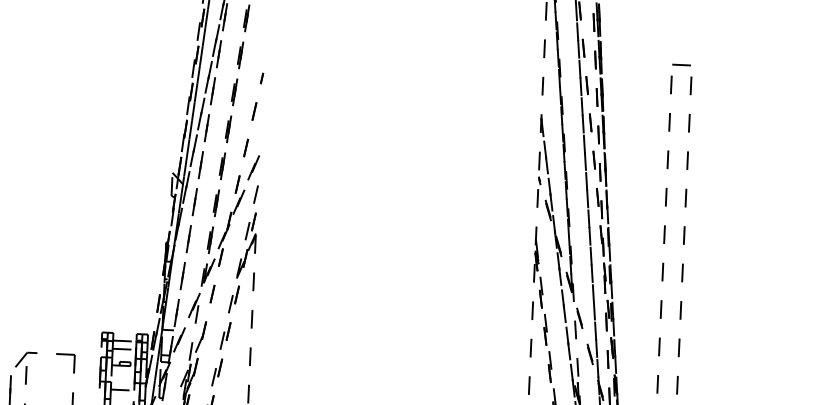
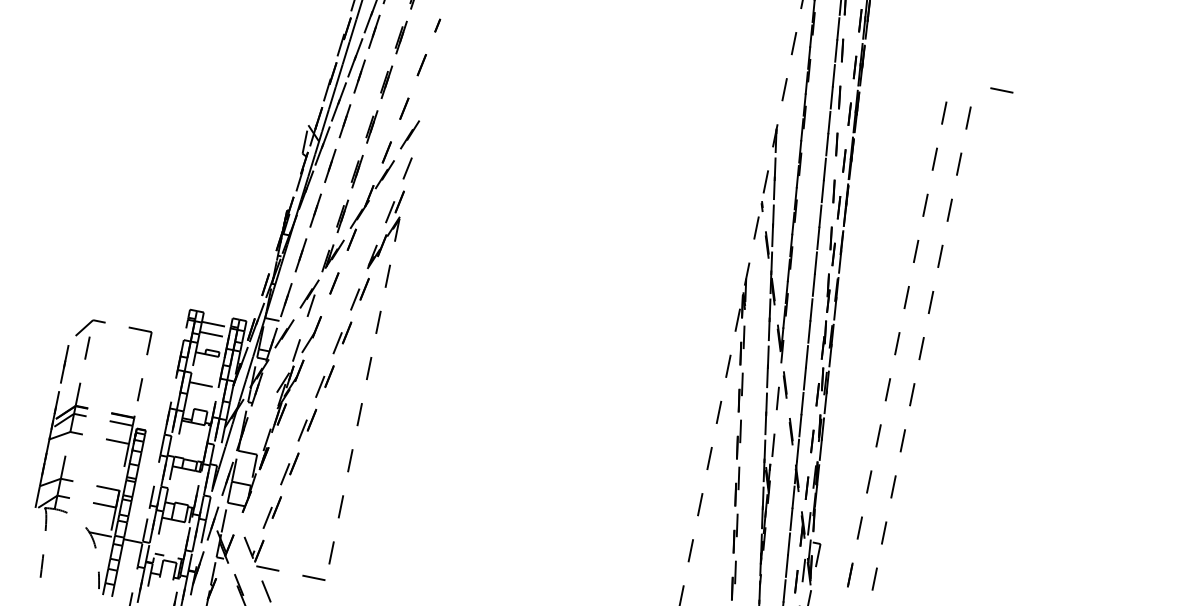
line: (681, 65) -> (1001, 90), moved

